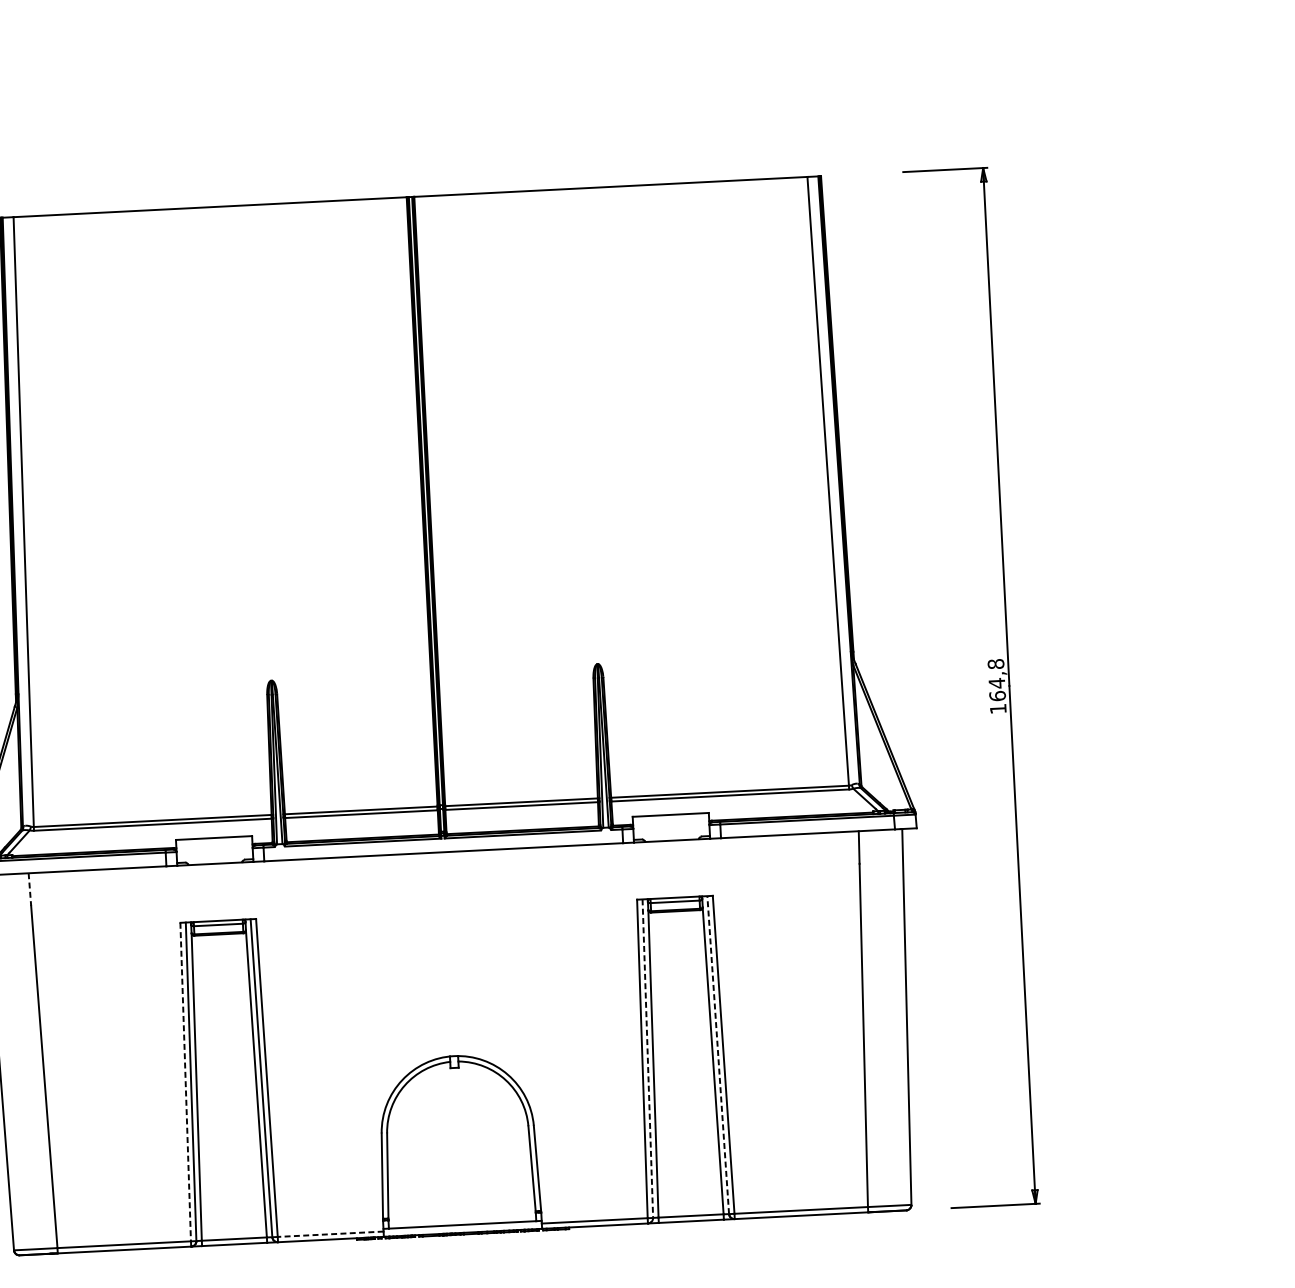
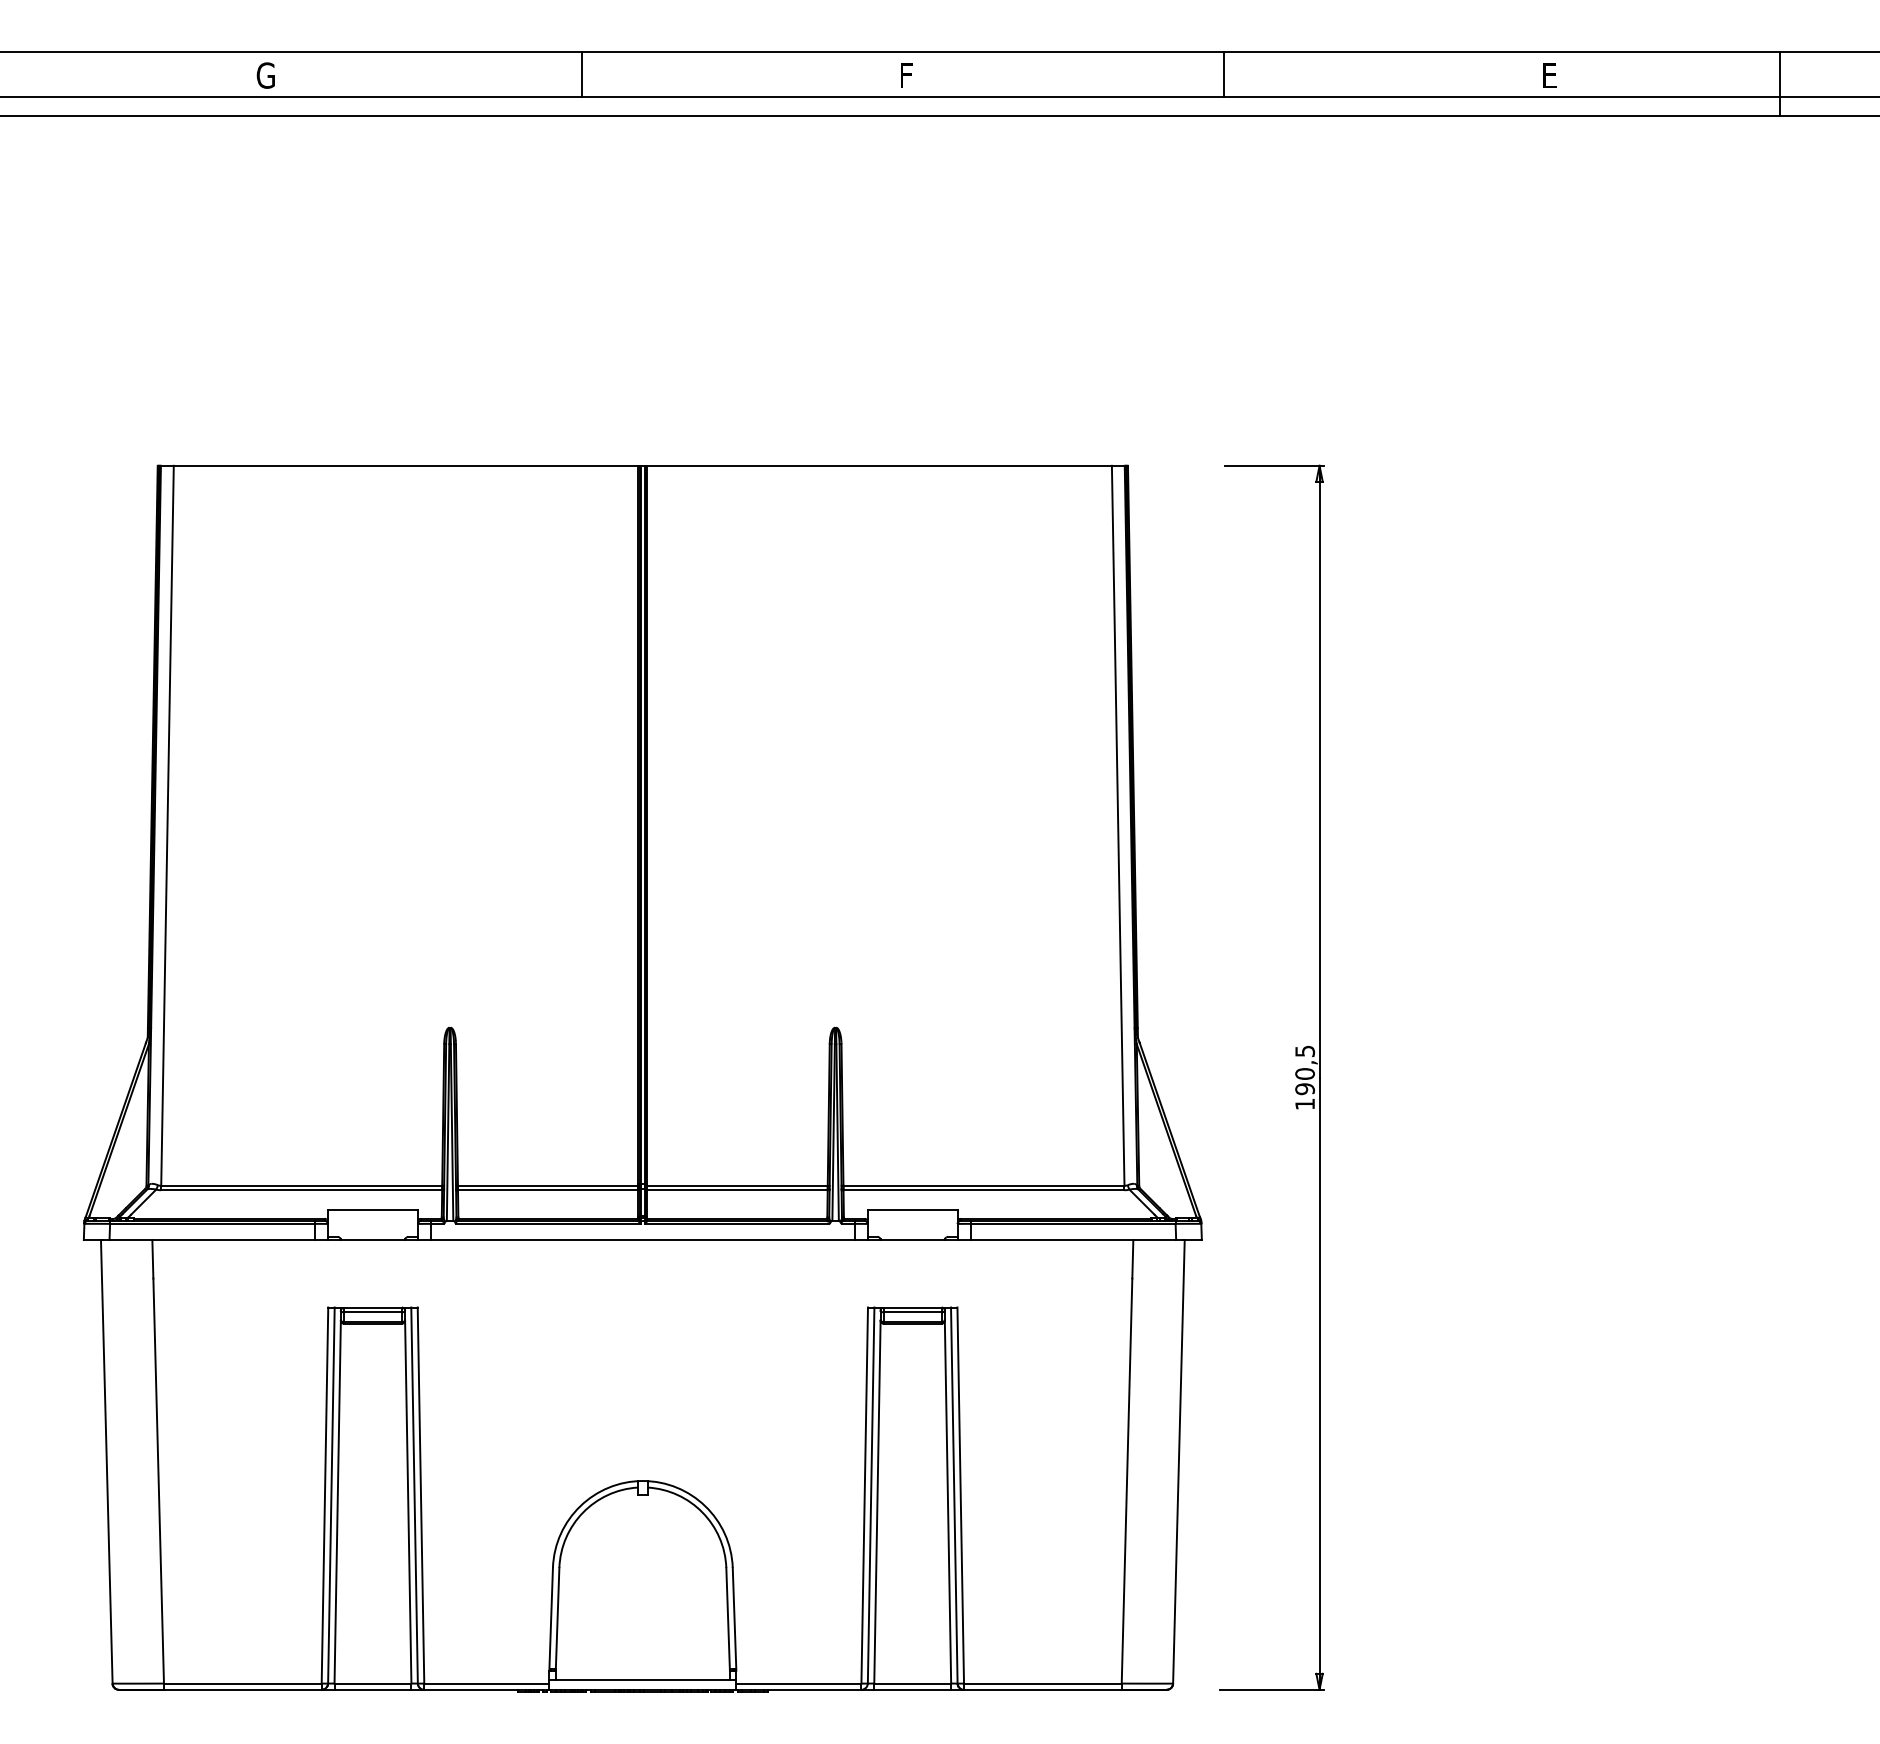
text: (997, 680) -> (1305, 1070), 164,8 -> 190,5
line: (29, 889) -> (152, 1259), dashed -> solid
line: (718, 1055) -> (954, 1495), dashed -> solid
line: (648, 1059) -> (871, 1496), dashed -> solid
line: (185, 1082) -> (324, 1496), dashed -> solid
line: (330, 1234) -> (486, 1683), dashed -> solid

